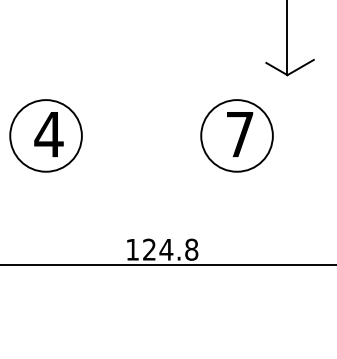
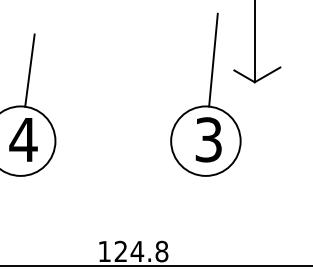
line: (244, 52) -> (213, 60), added
line: (55, 62) -> (29, 69), added
text: (239, 134) -> (208, 139), 7 -> 3

